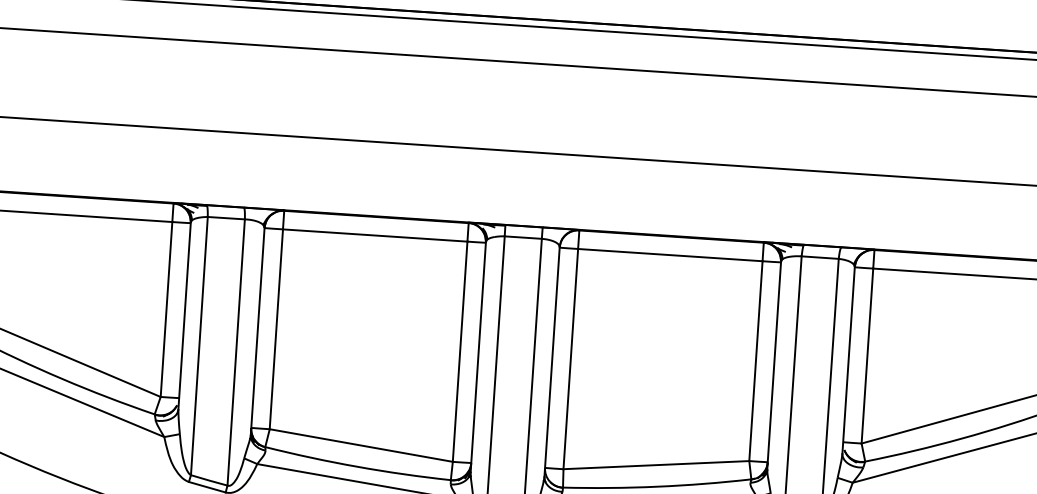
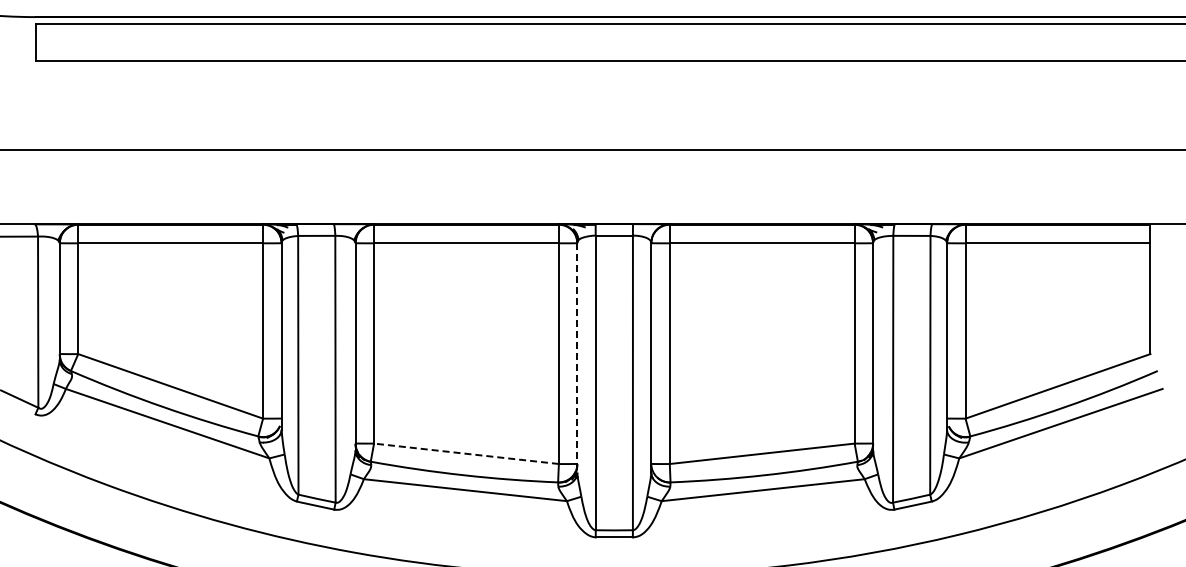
line: (478, 356) -> (577, 357), solid -> dashed
line: (361, 445) -> (466, 453), solid -> dashed

